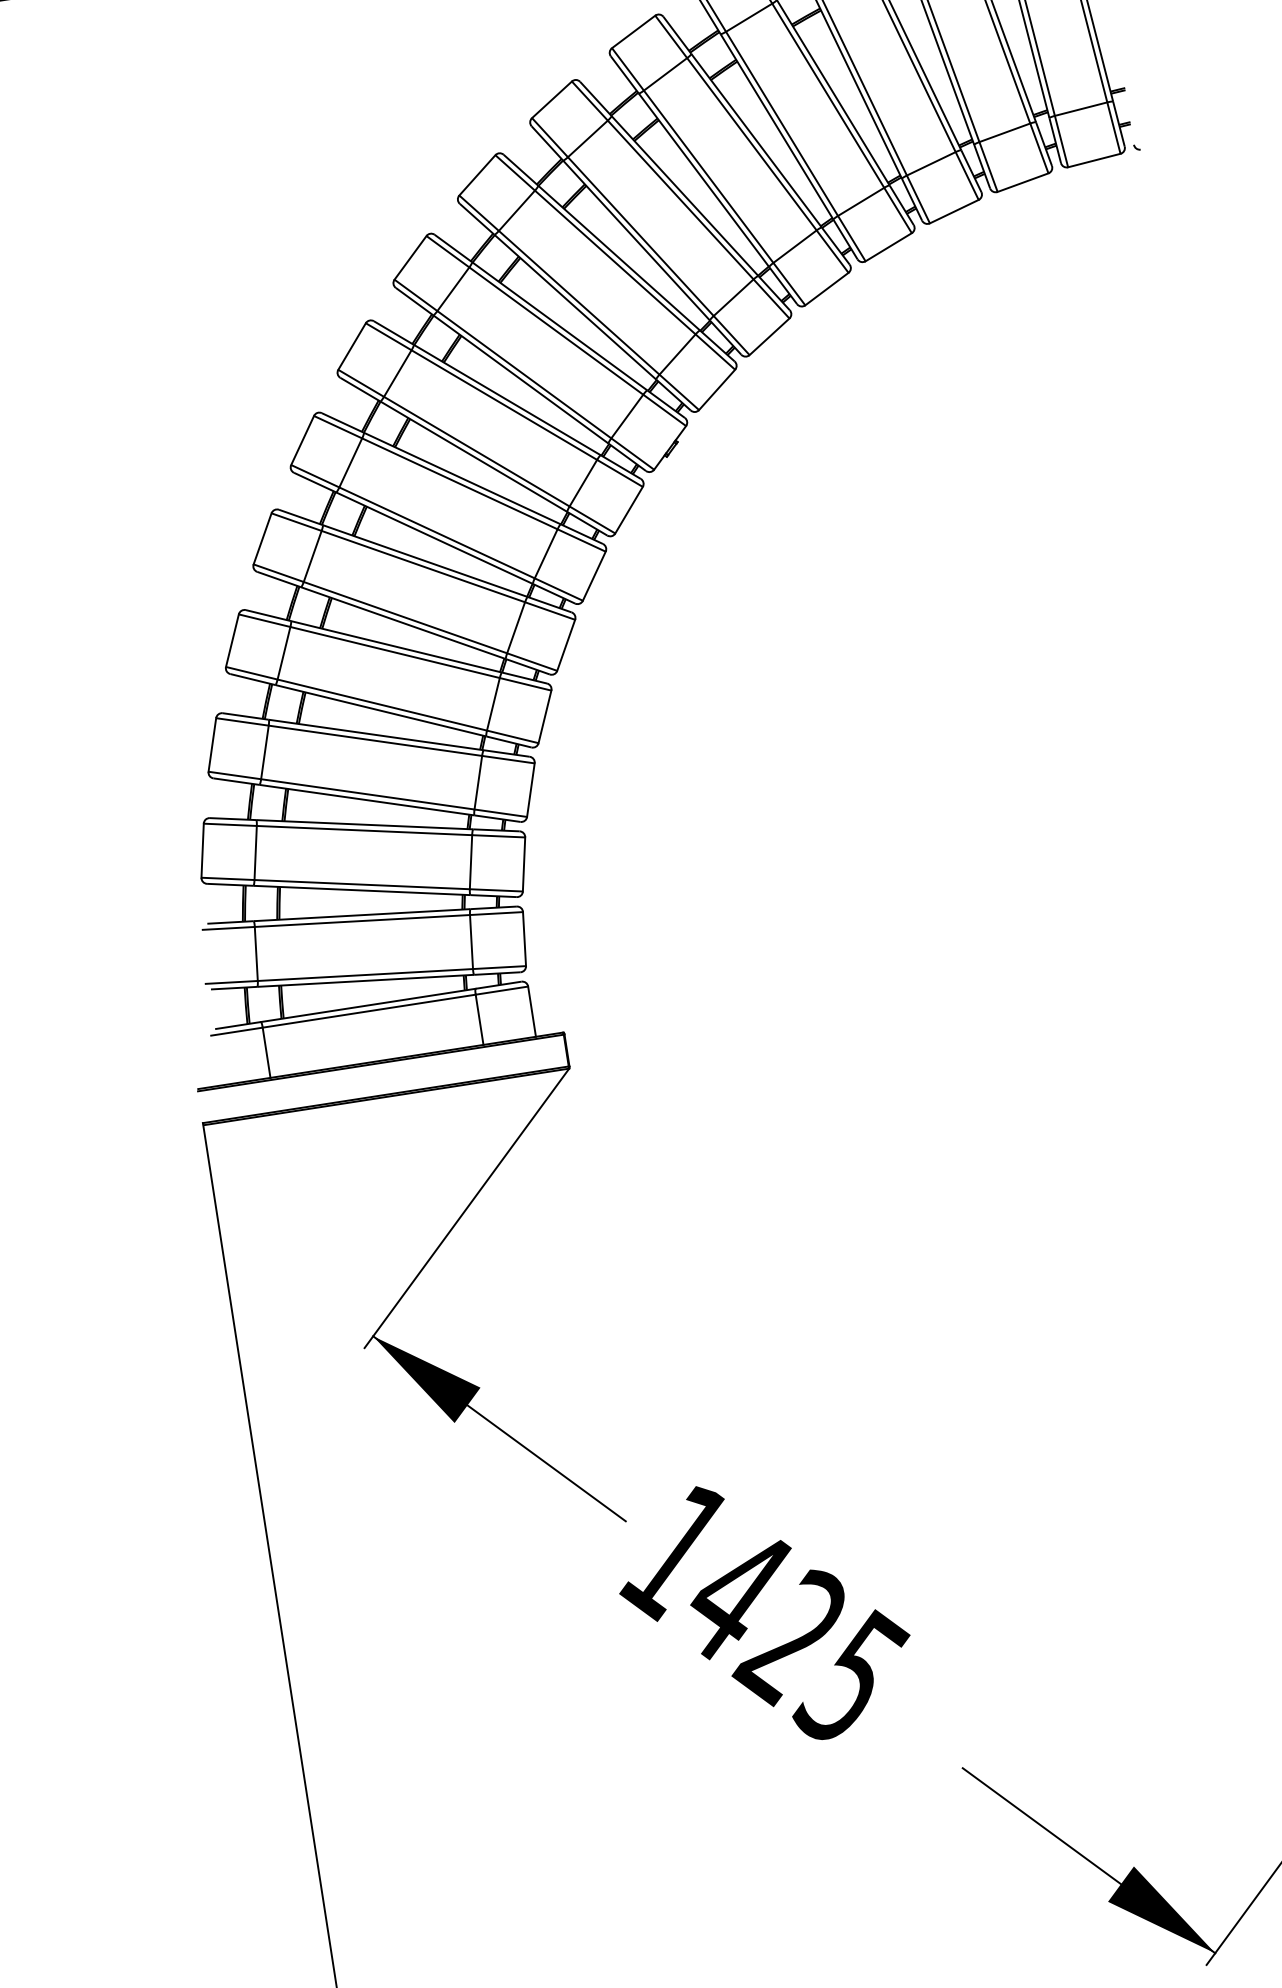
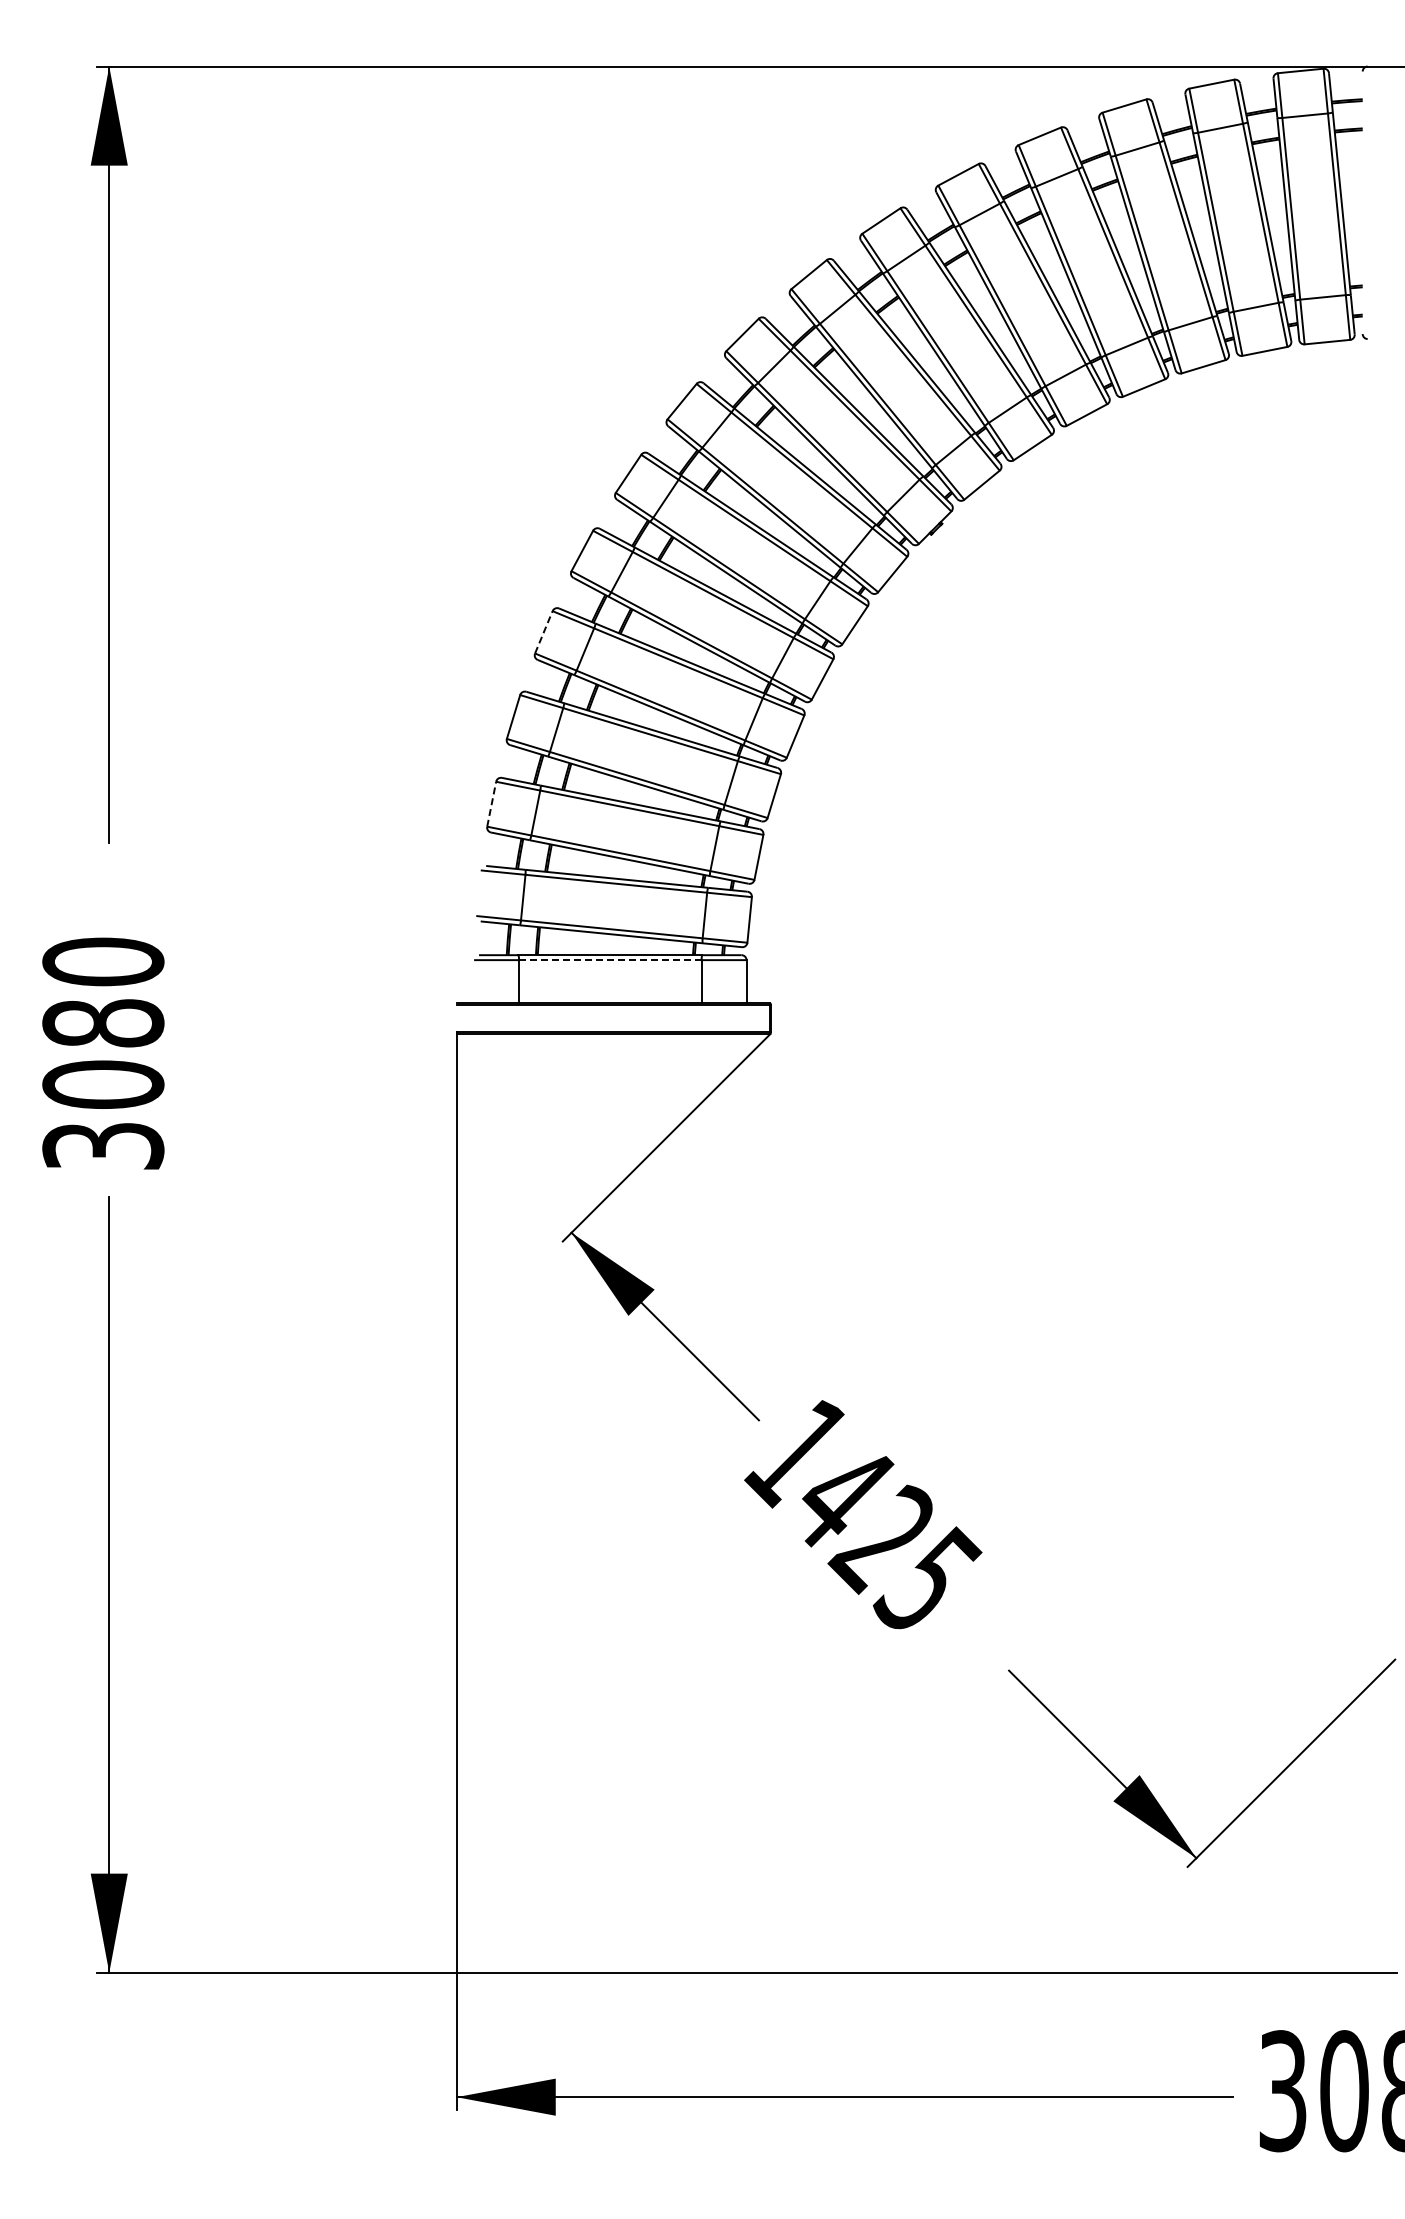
line: (232, 640) -> (543, 632), solid -> dashed
line: (202, 851) -> (491, 804), solid -> dashed
line: (368, 1011) -> (609, 960), solid -> dashed

